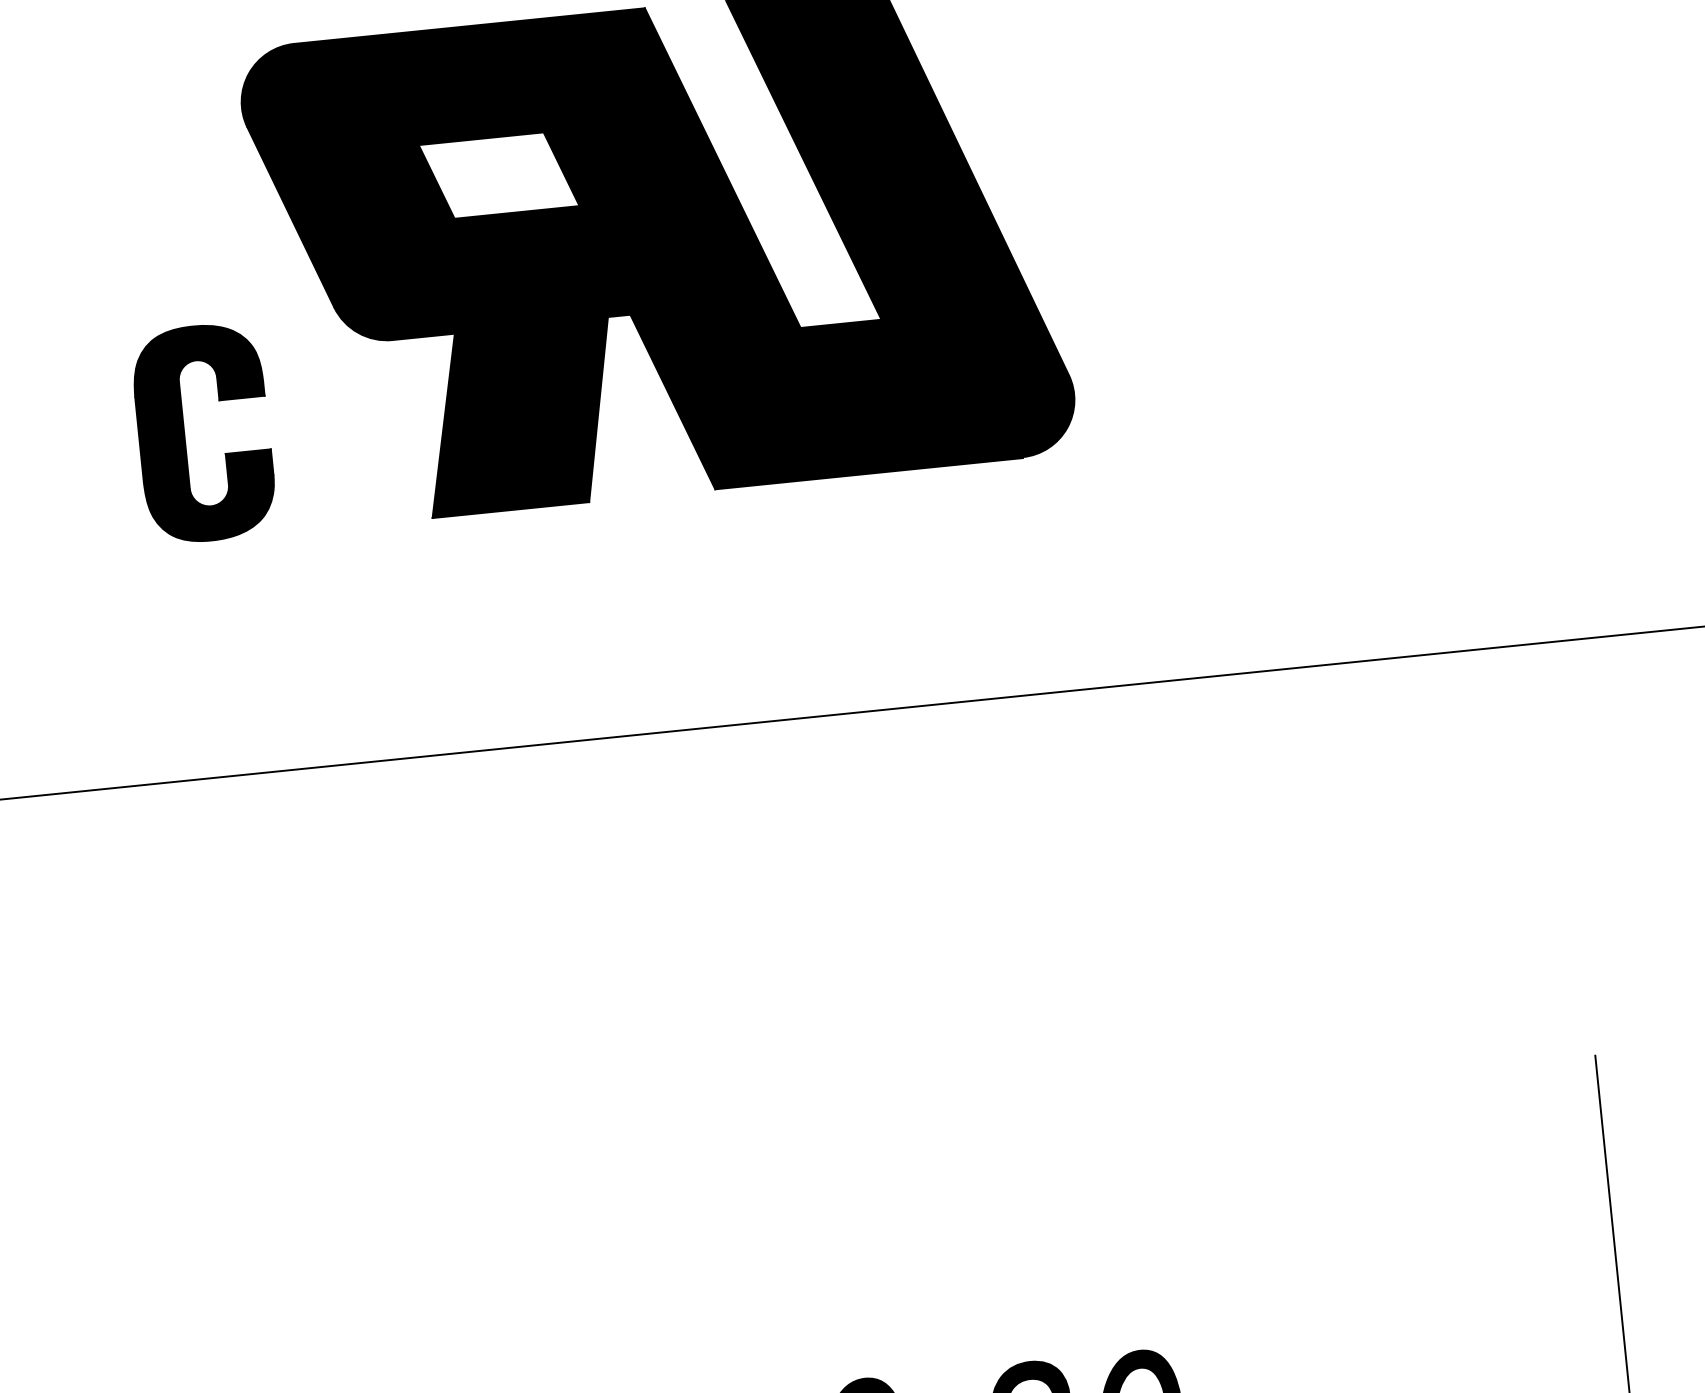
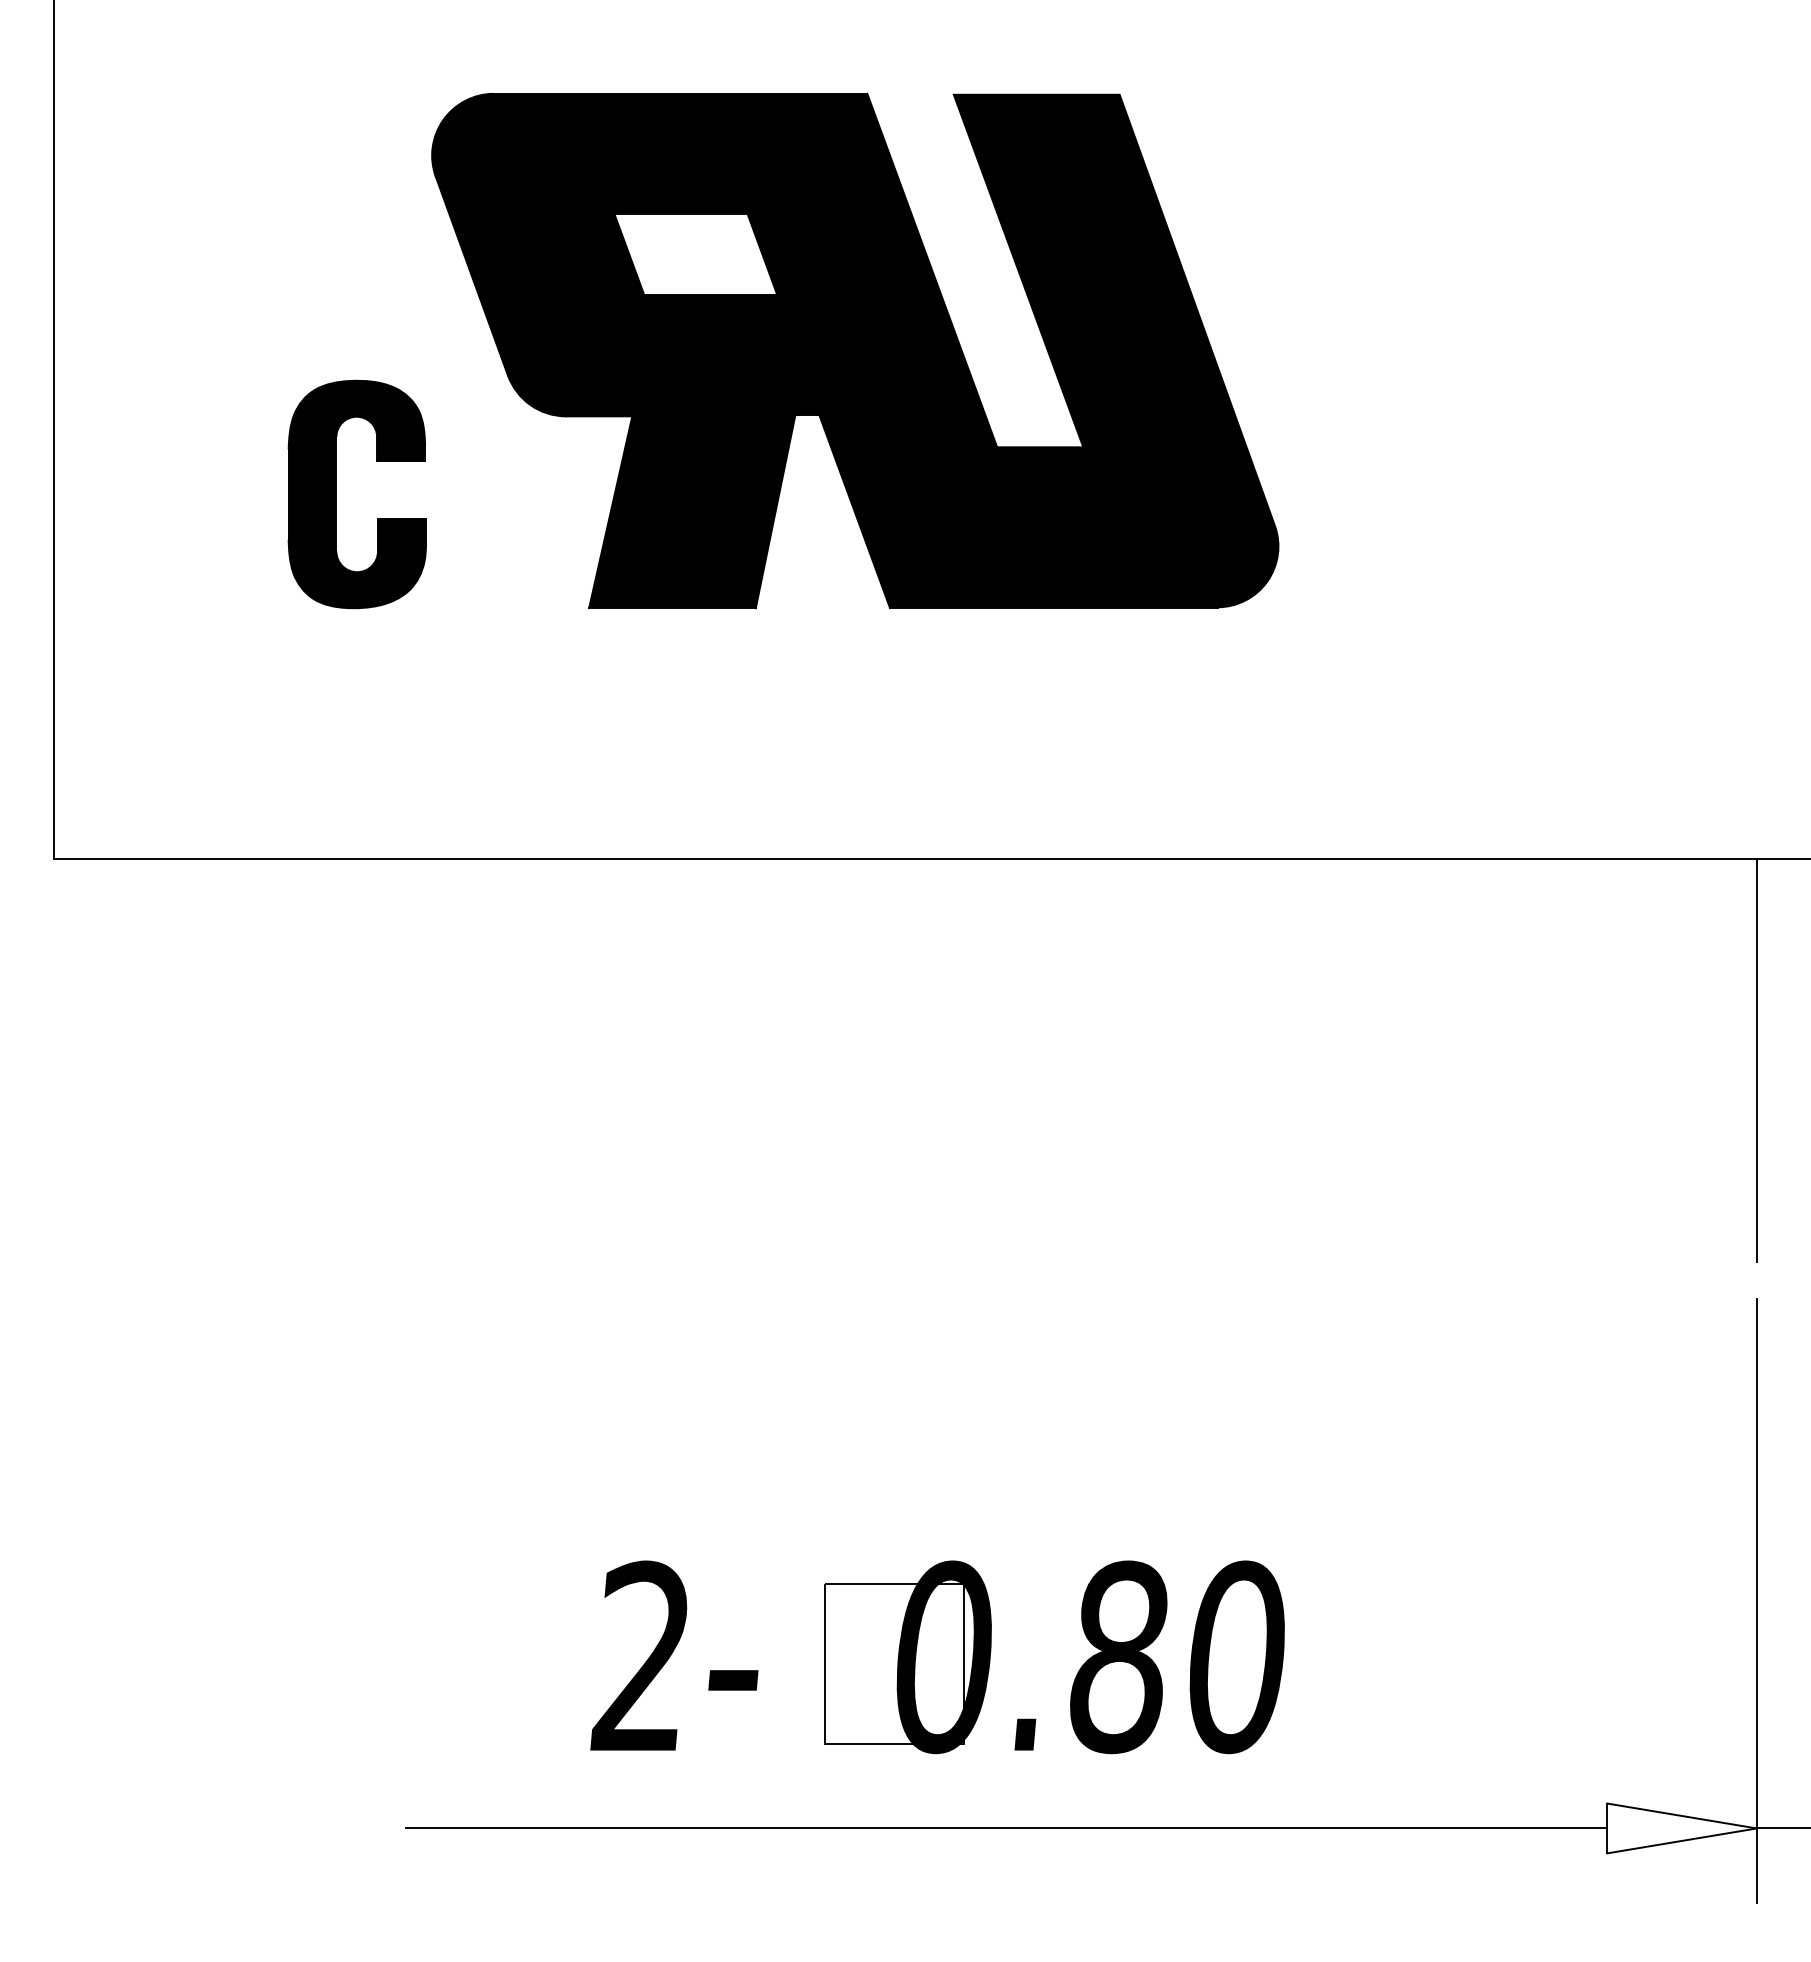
line: (1572, 830) -> (1756, 1059), added

